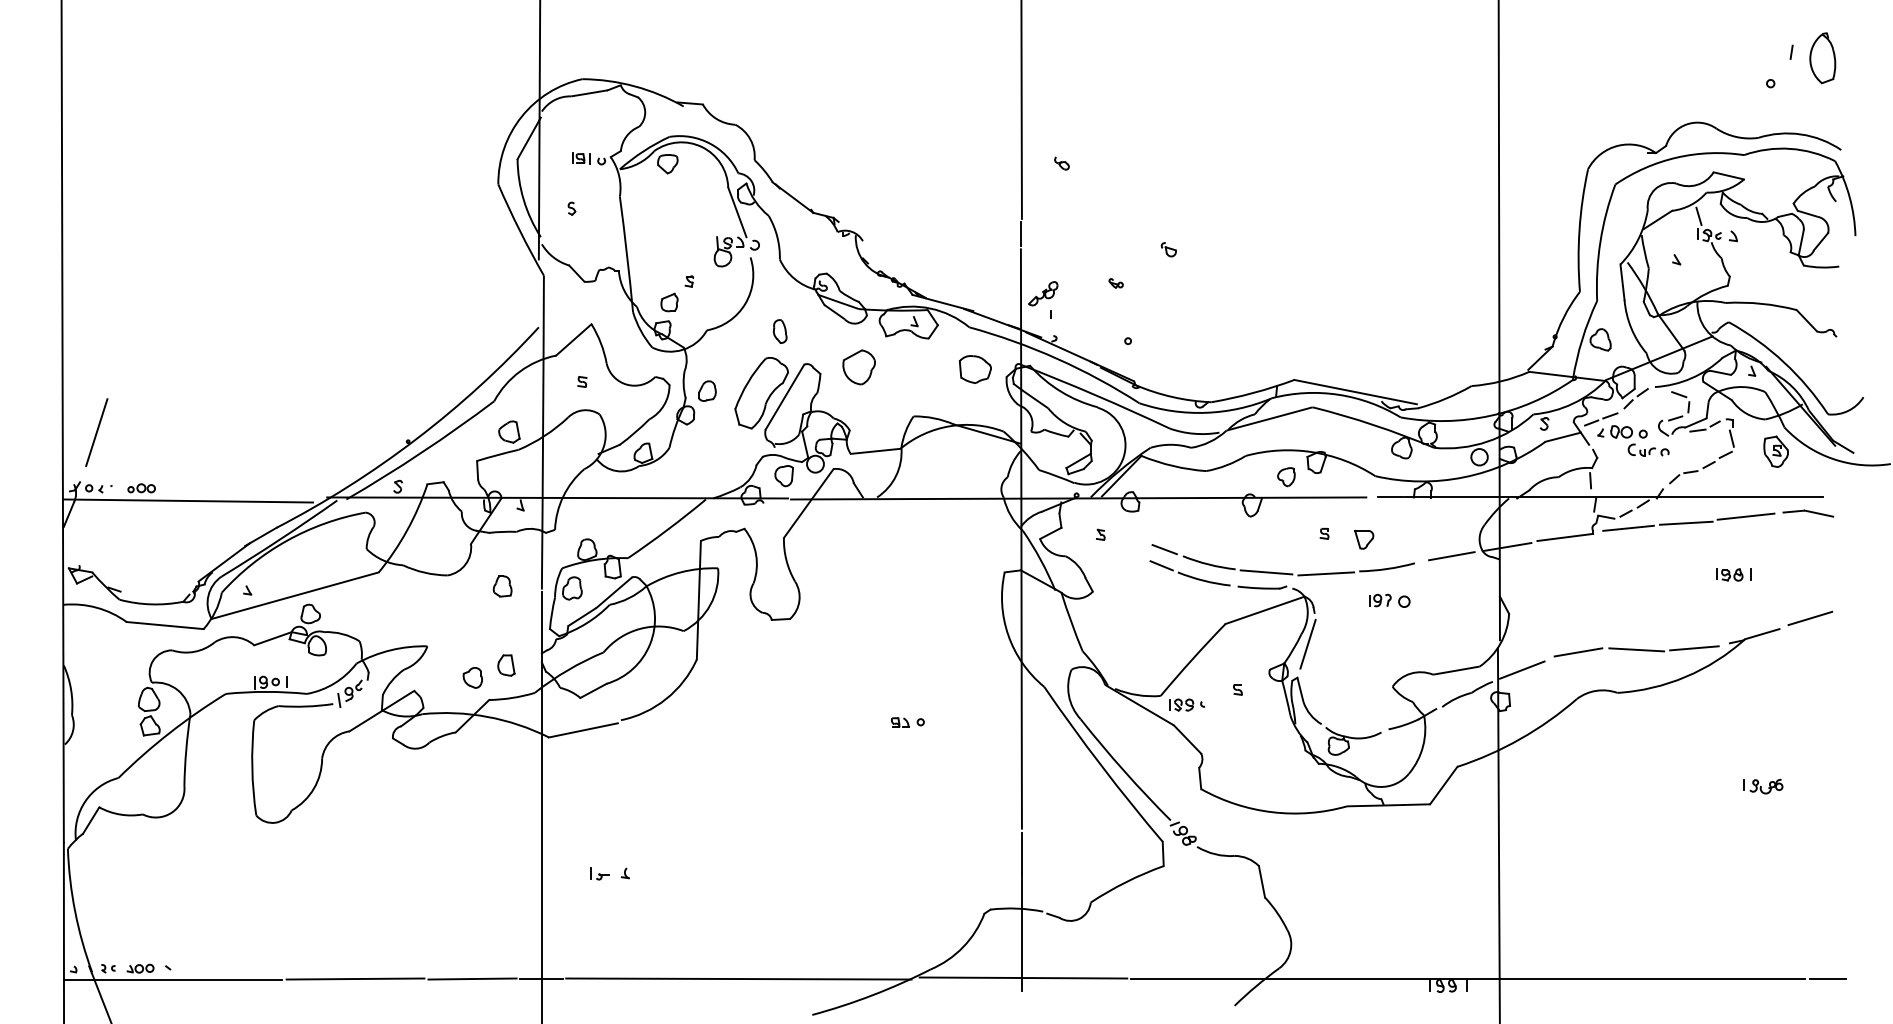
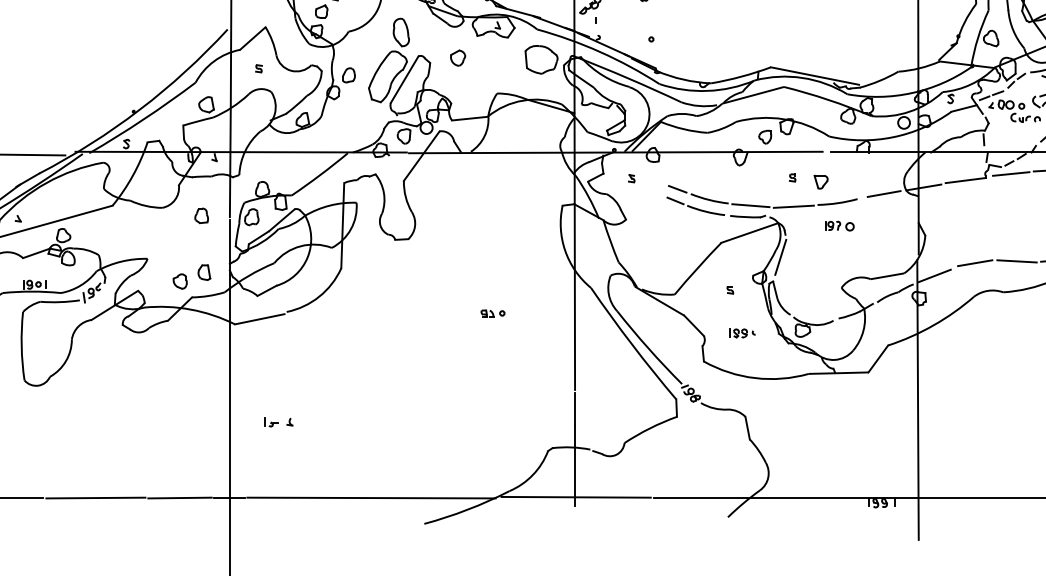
part: (779, 331) -> (400, 32), size x1.67
part: (859, 366) -> (458, 57), size x0.62
part: (975, 369) -> (541, 59), size x1.43
part: (1187, 704) -> (742, 333), moved

